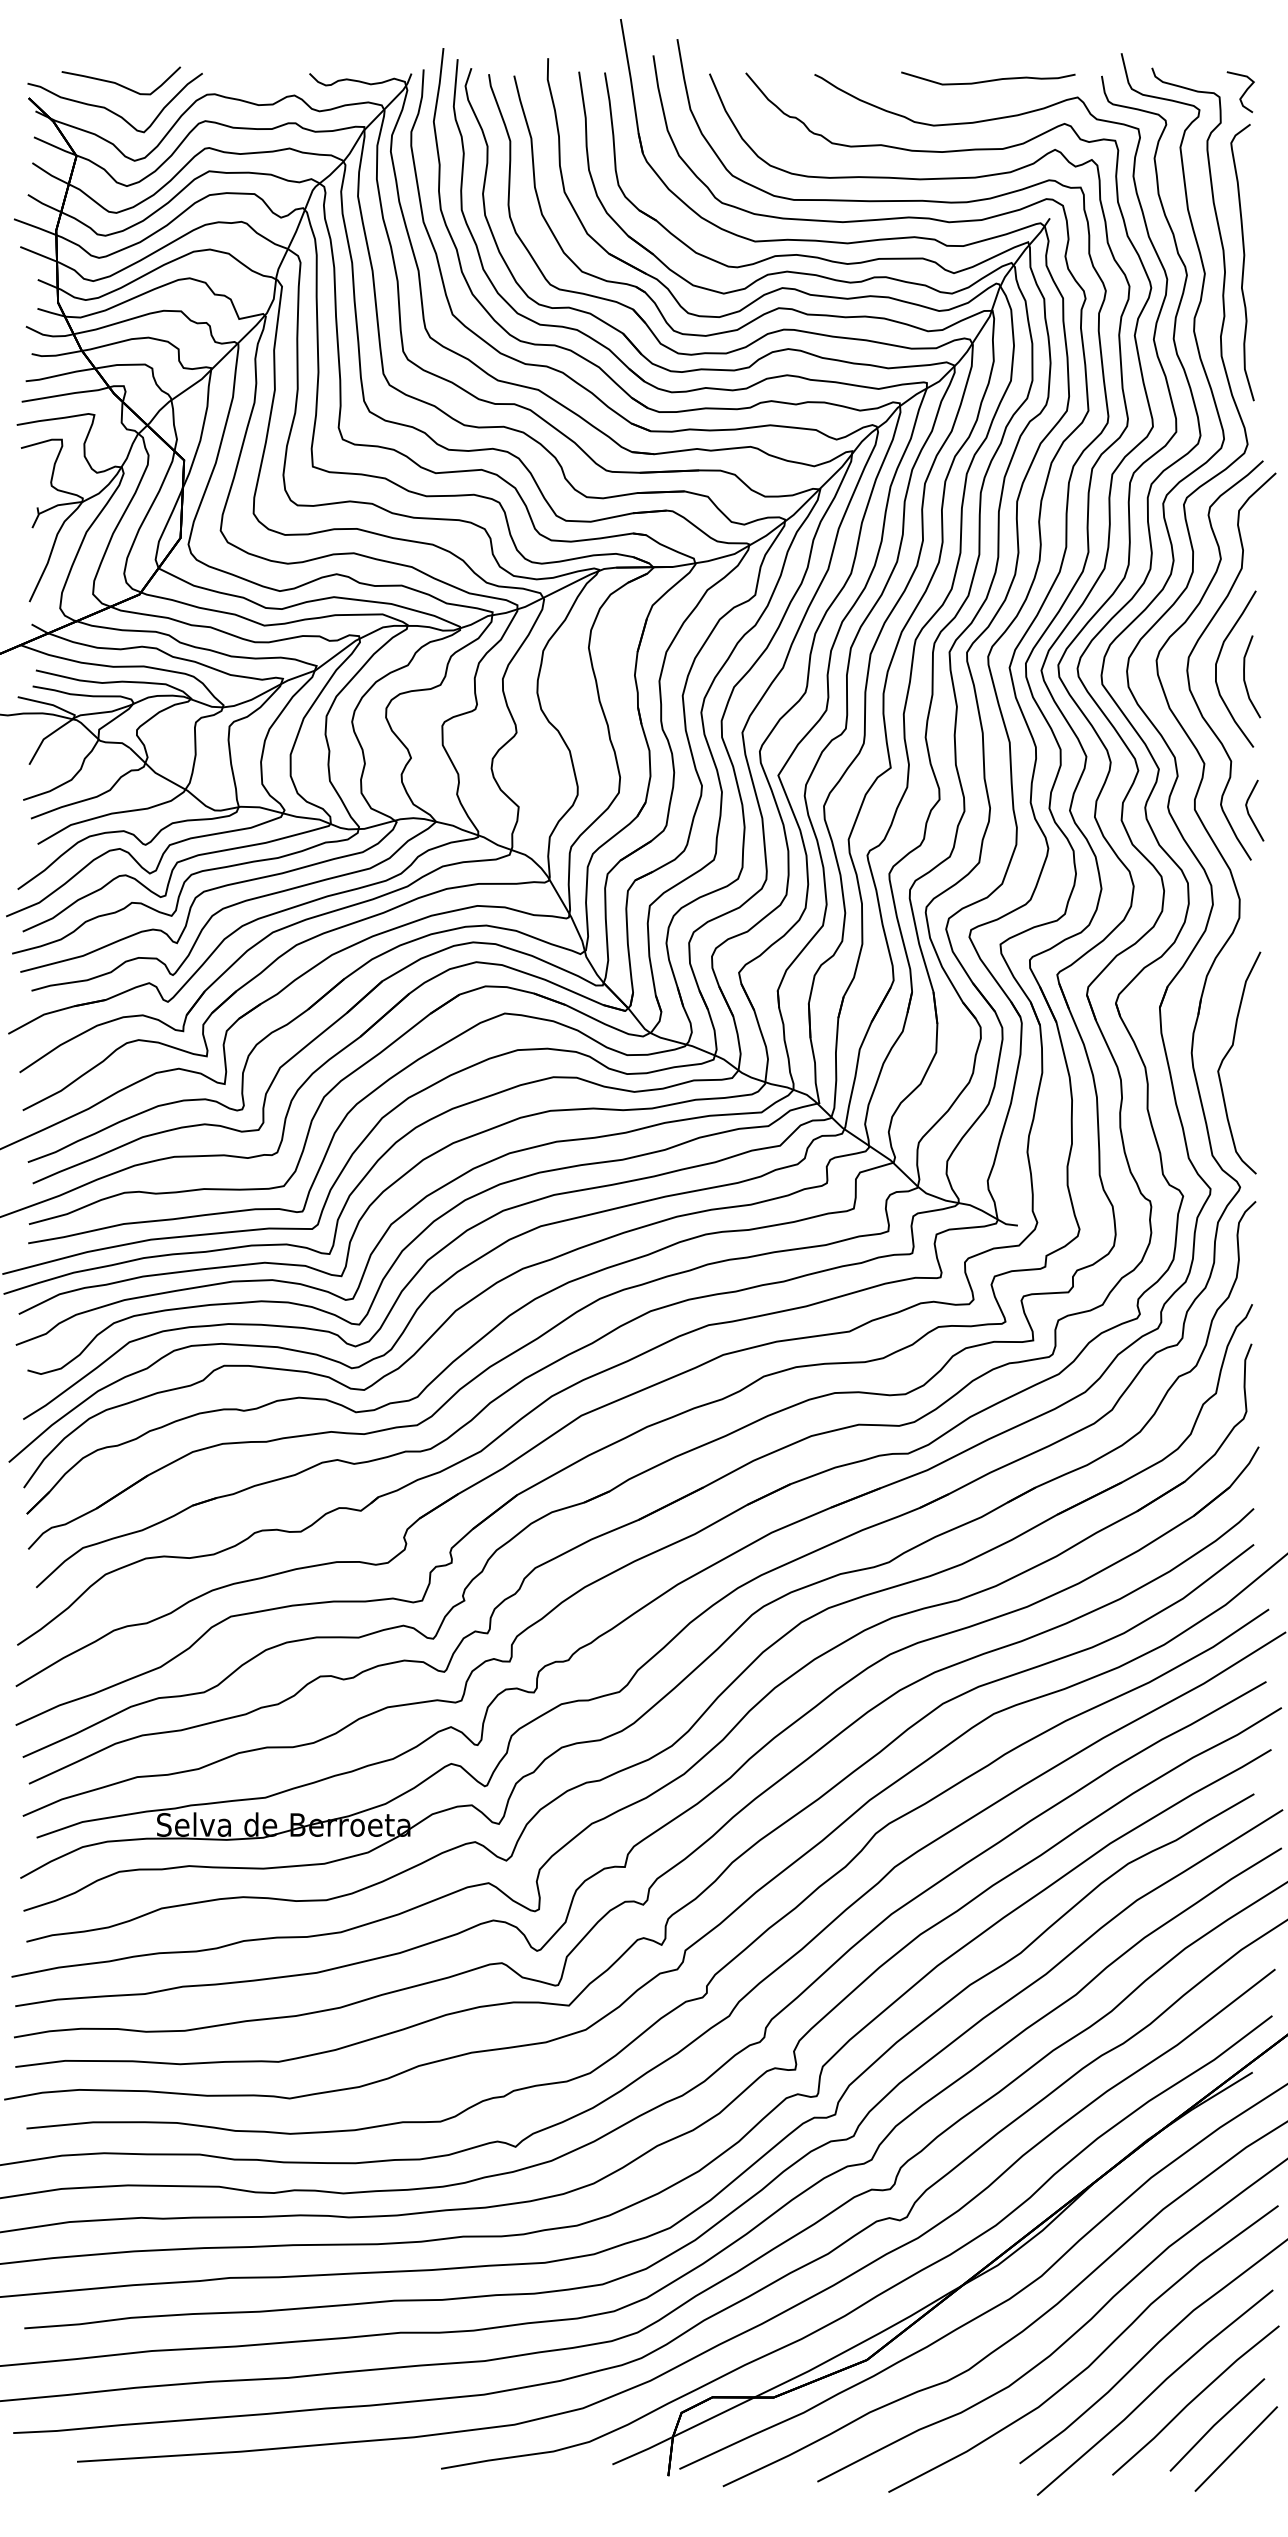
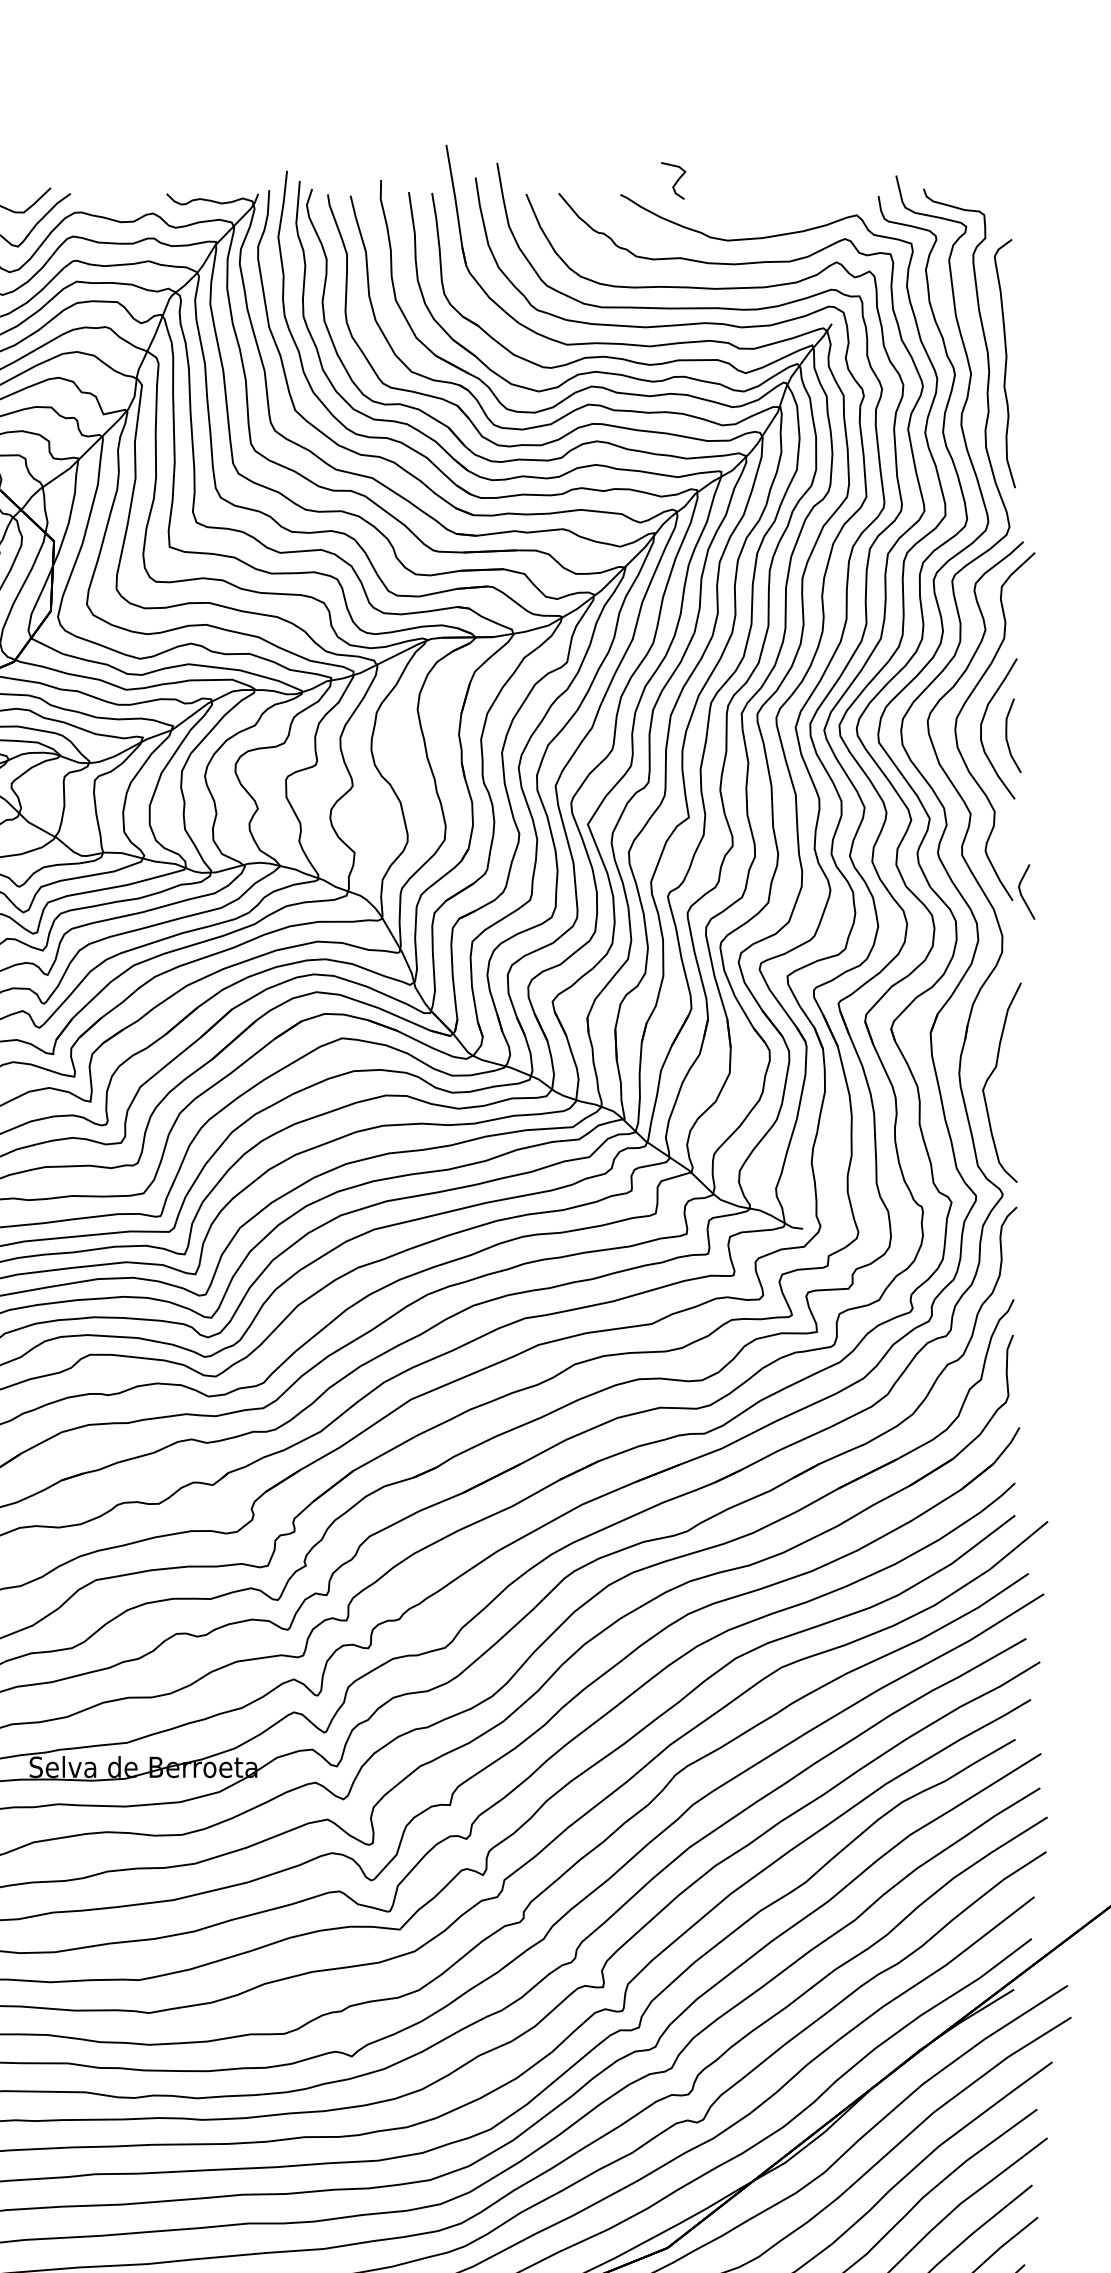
curve: (988, 80) -> (776, 200), removed
curve: (1242, 94) -> (675, 183), moved
line: (1249, 813) -> (1021, 894), moved

